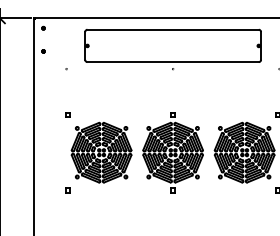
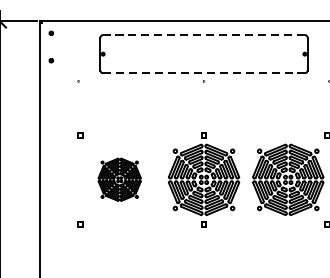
line: (173, 29) -> (204, 34), solid -> dashed
line: (173, 62) -> (204, 73), solid -> dashed
part: (101, 152) -> (119, 179), size x0.6

